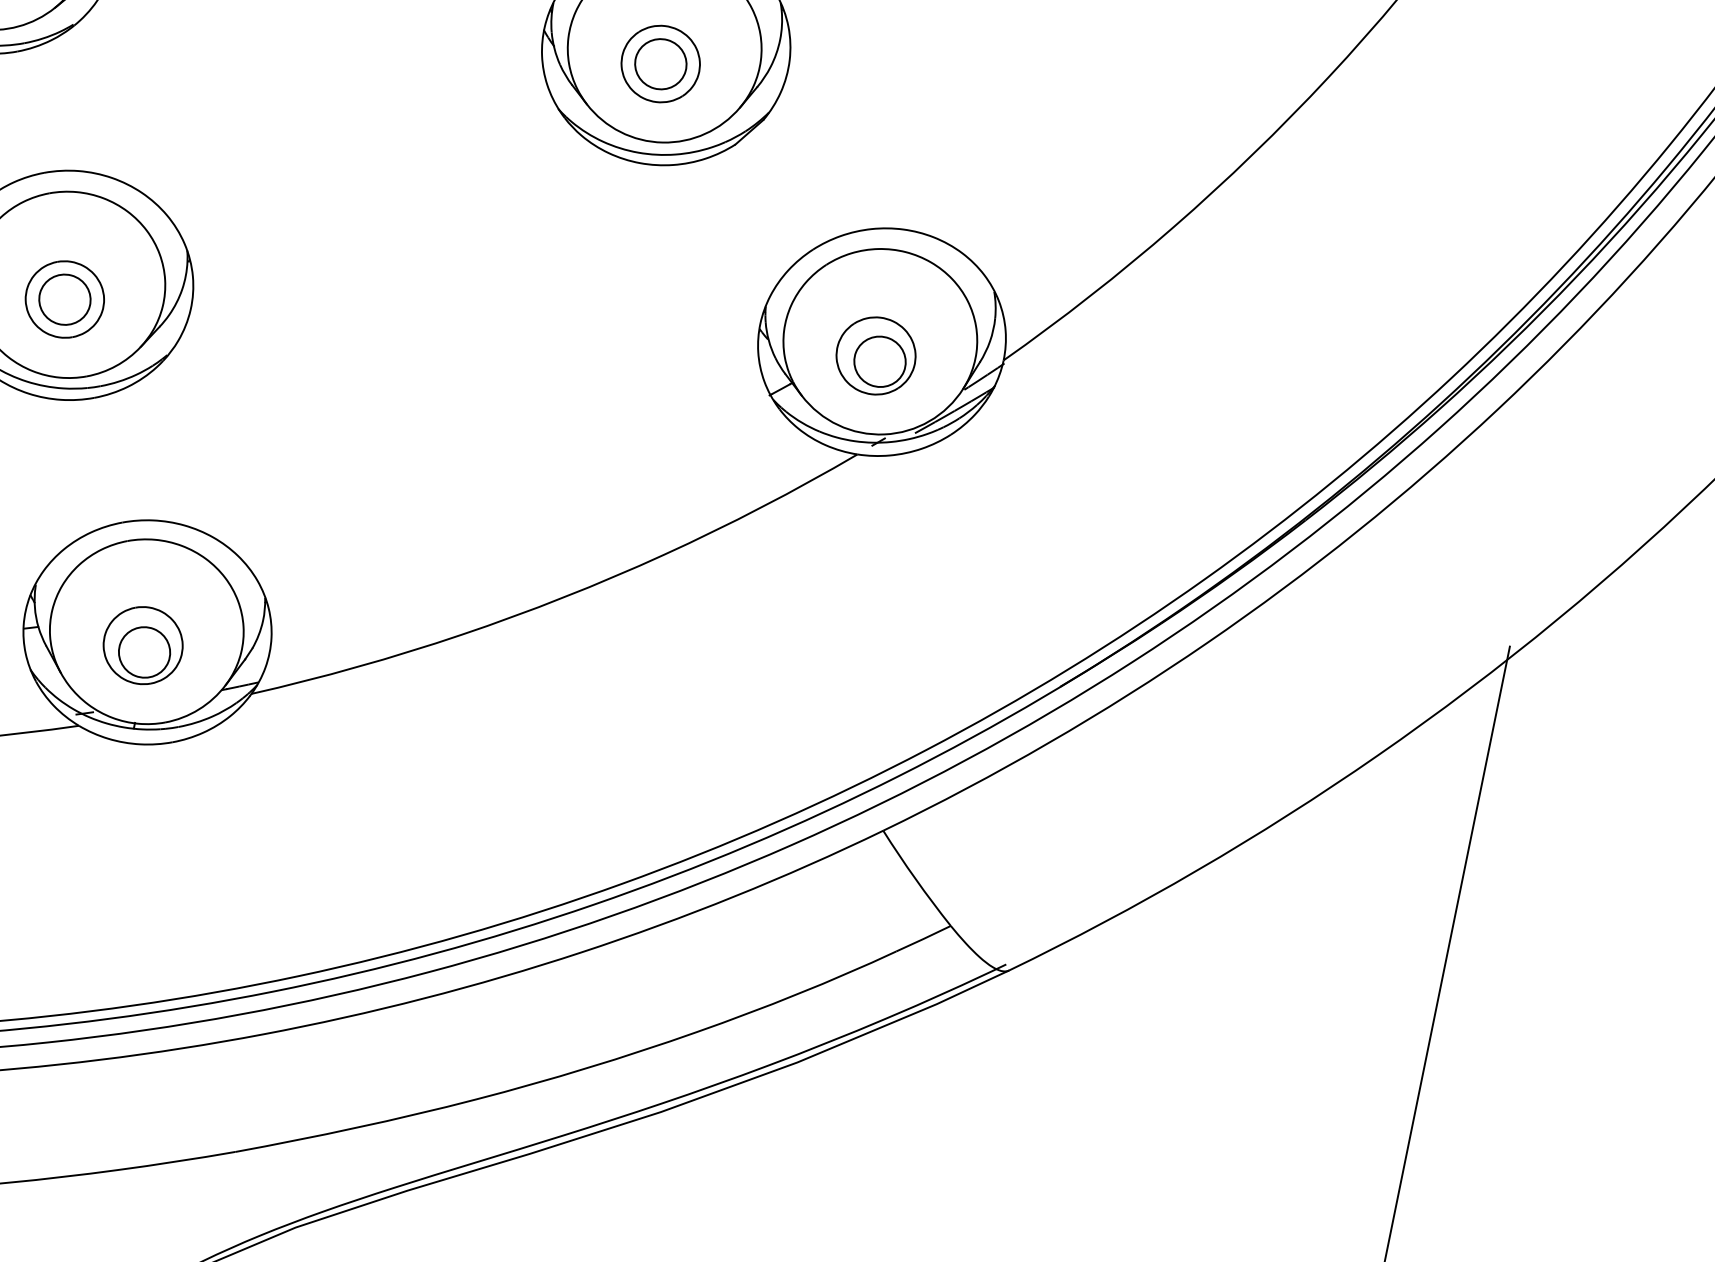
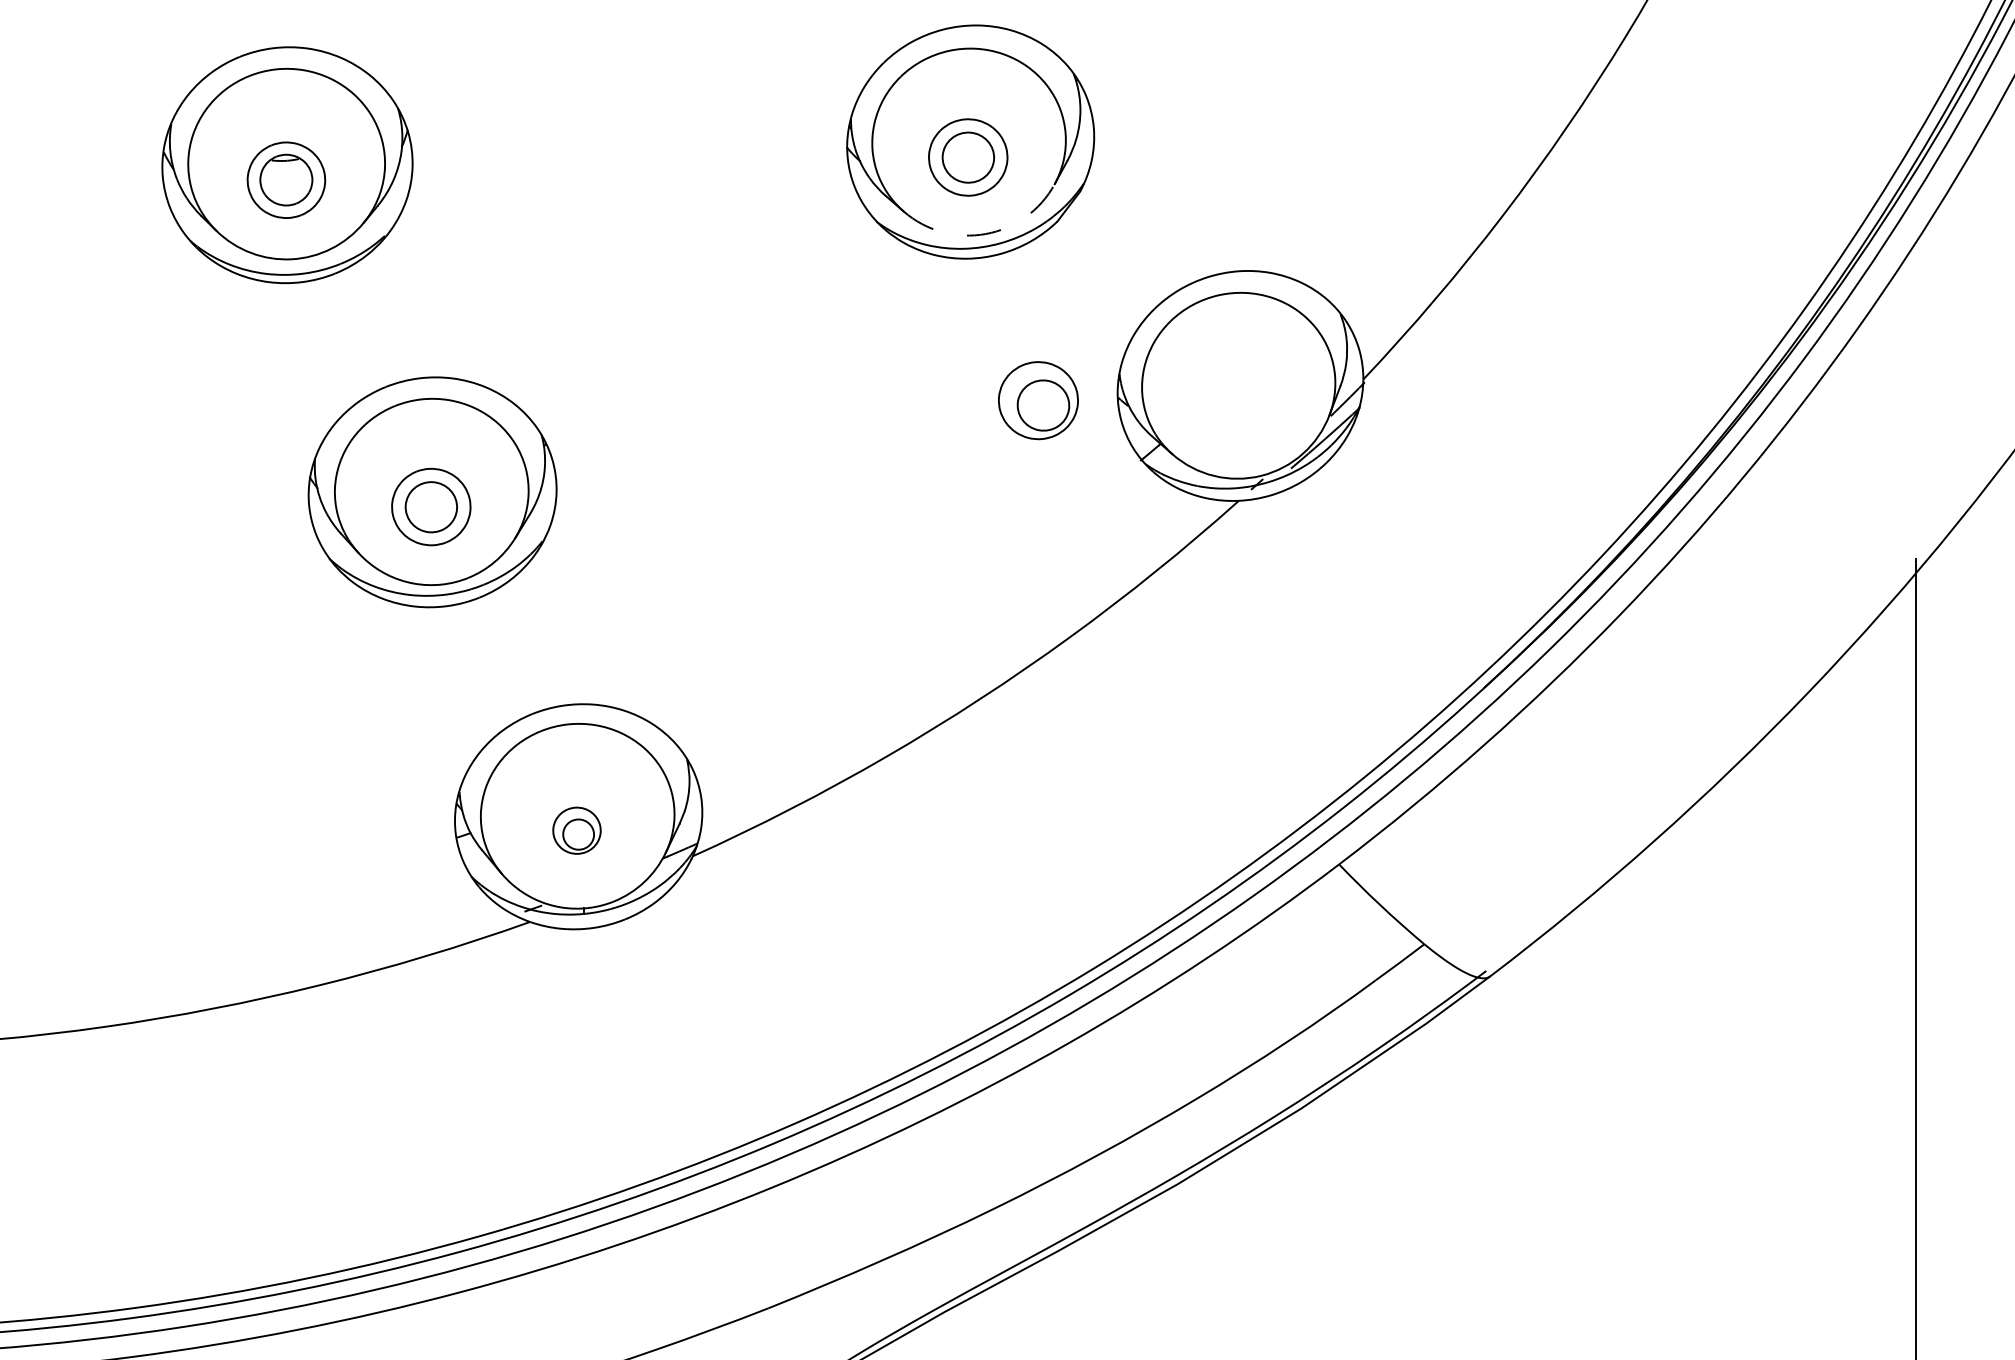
arc: (662, 142) -> (985, 234), solid -> dashed
part: (876, 355) -> (1038, 400), moved
part: (142, 645) -> (576, 830), size x0.6

